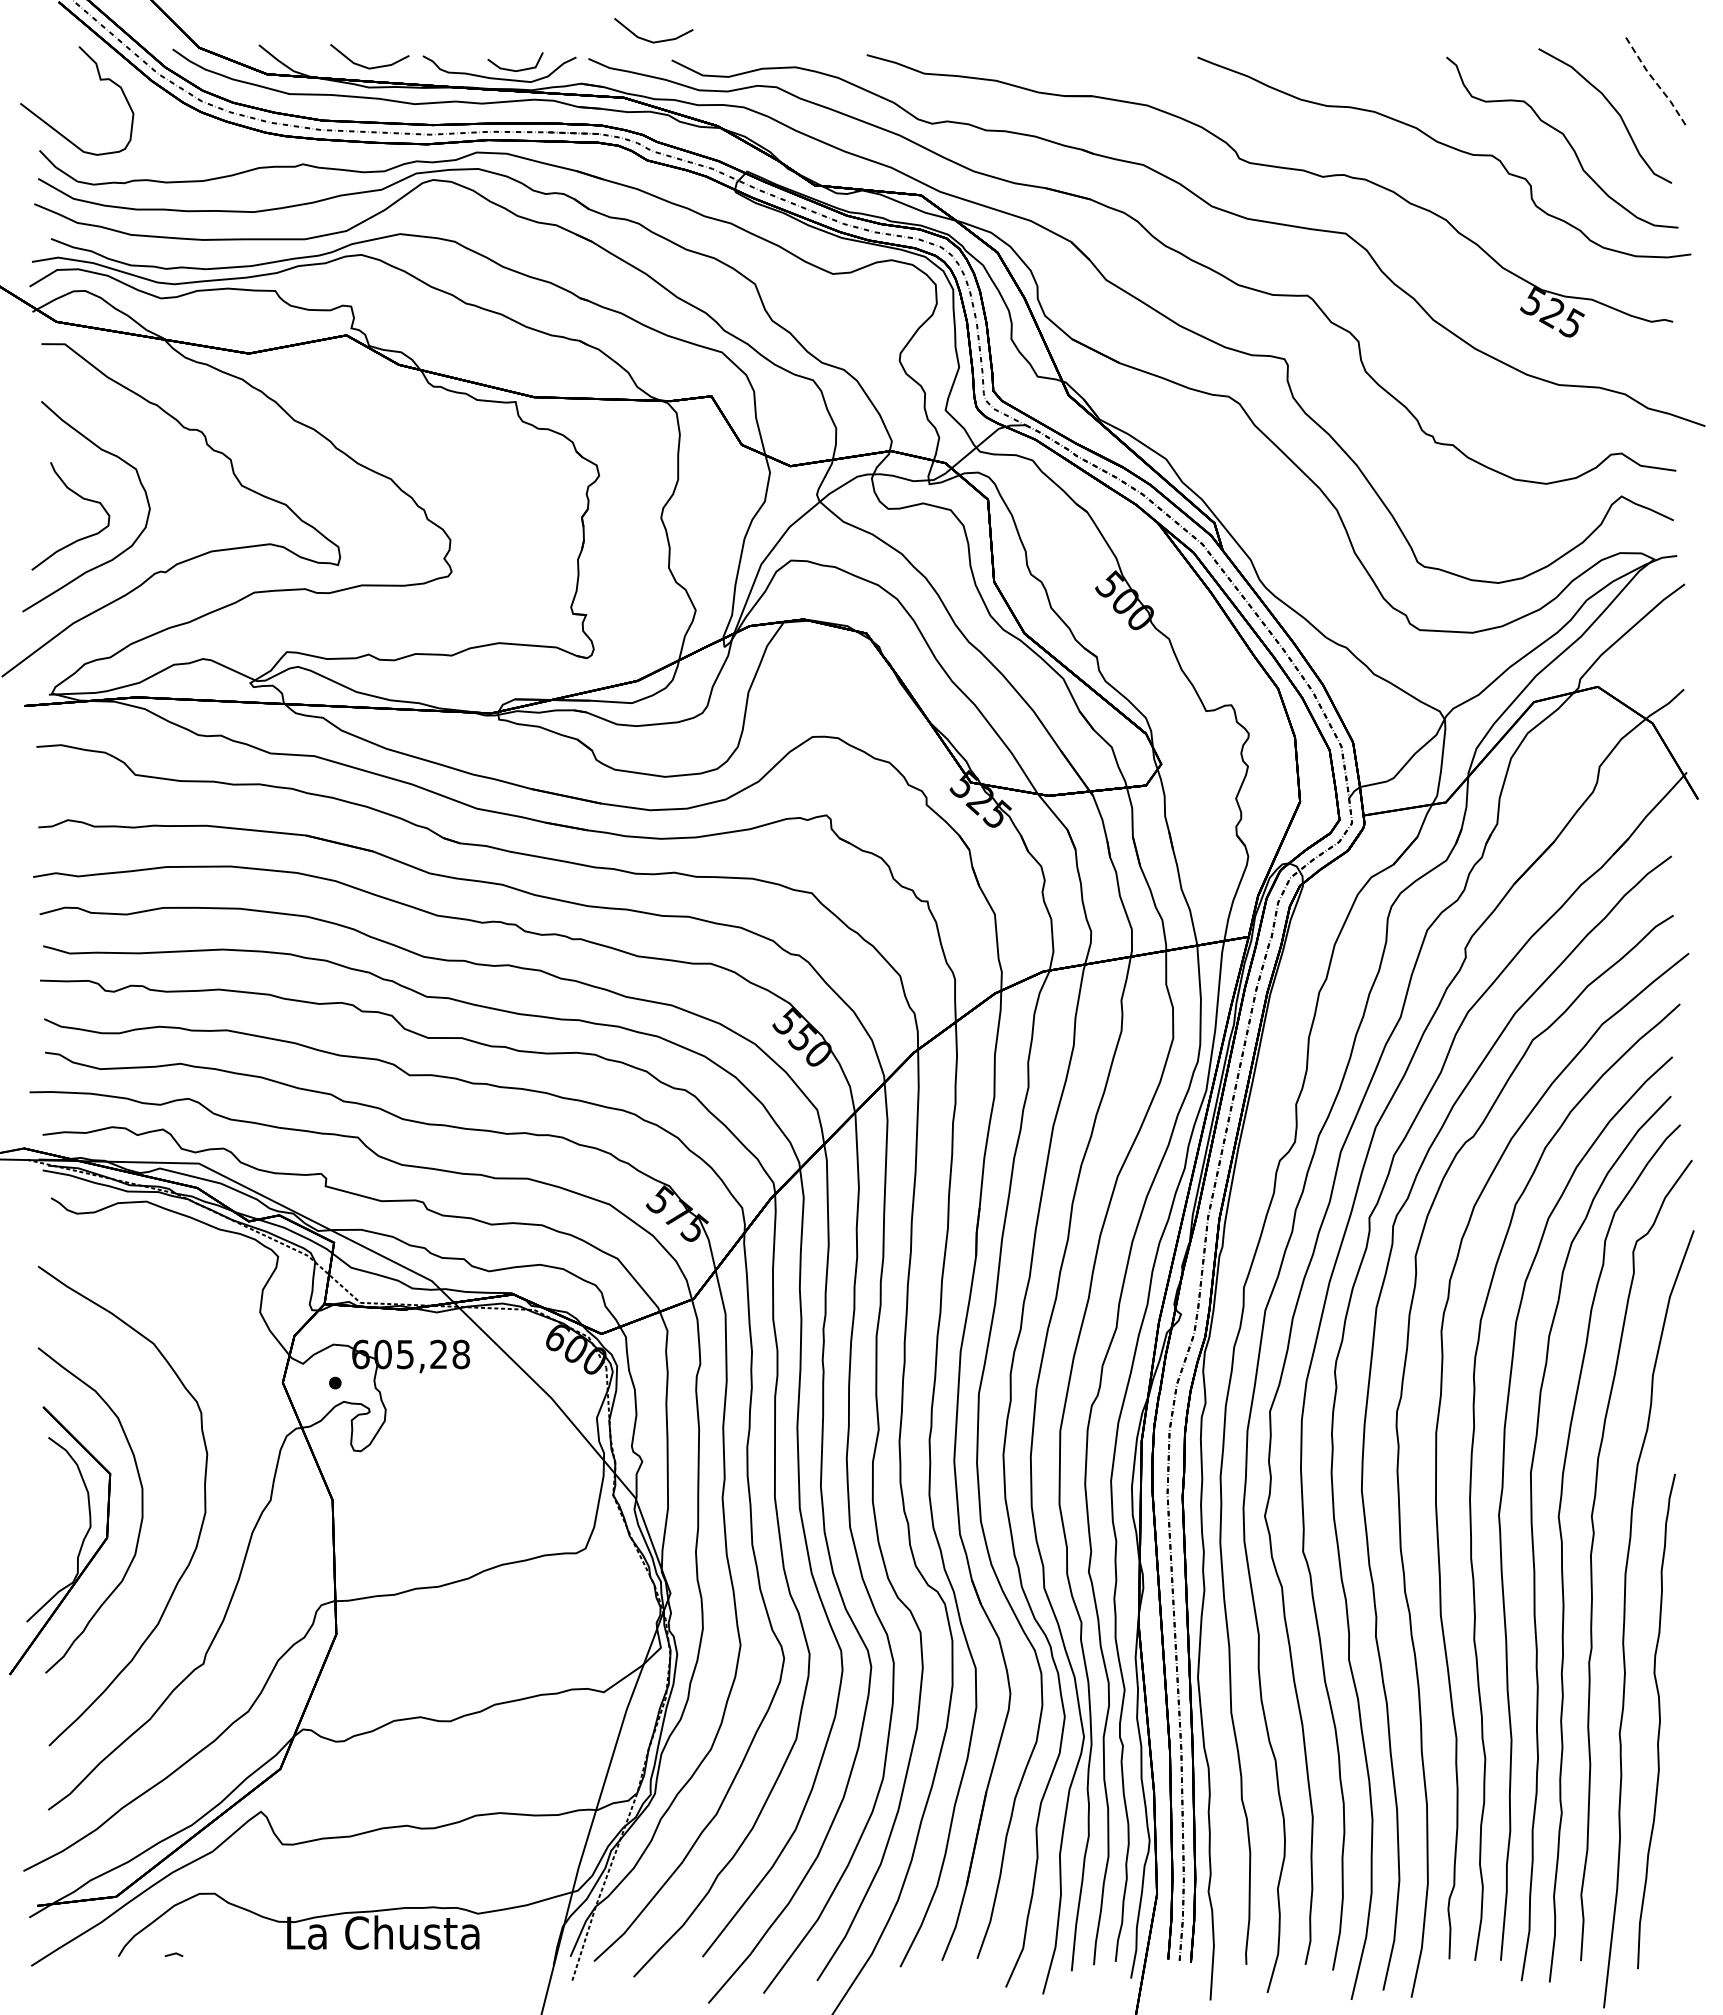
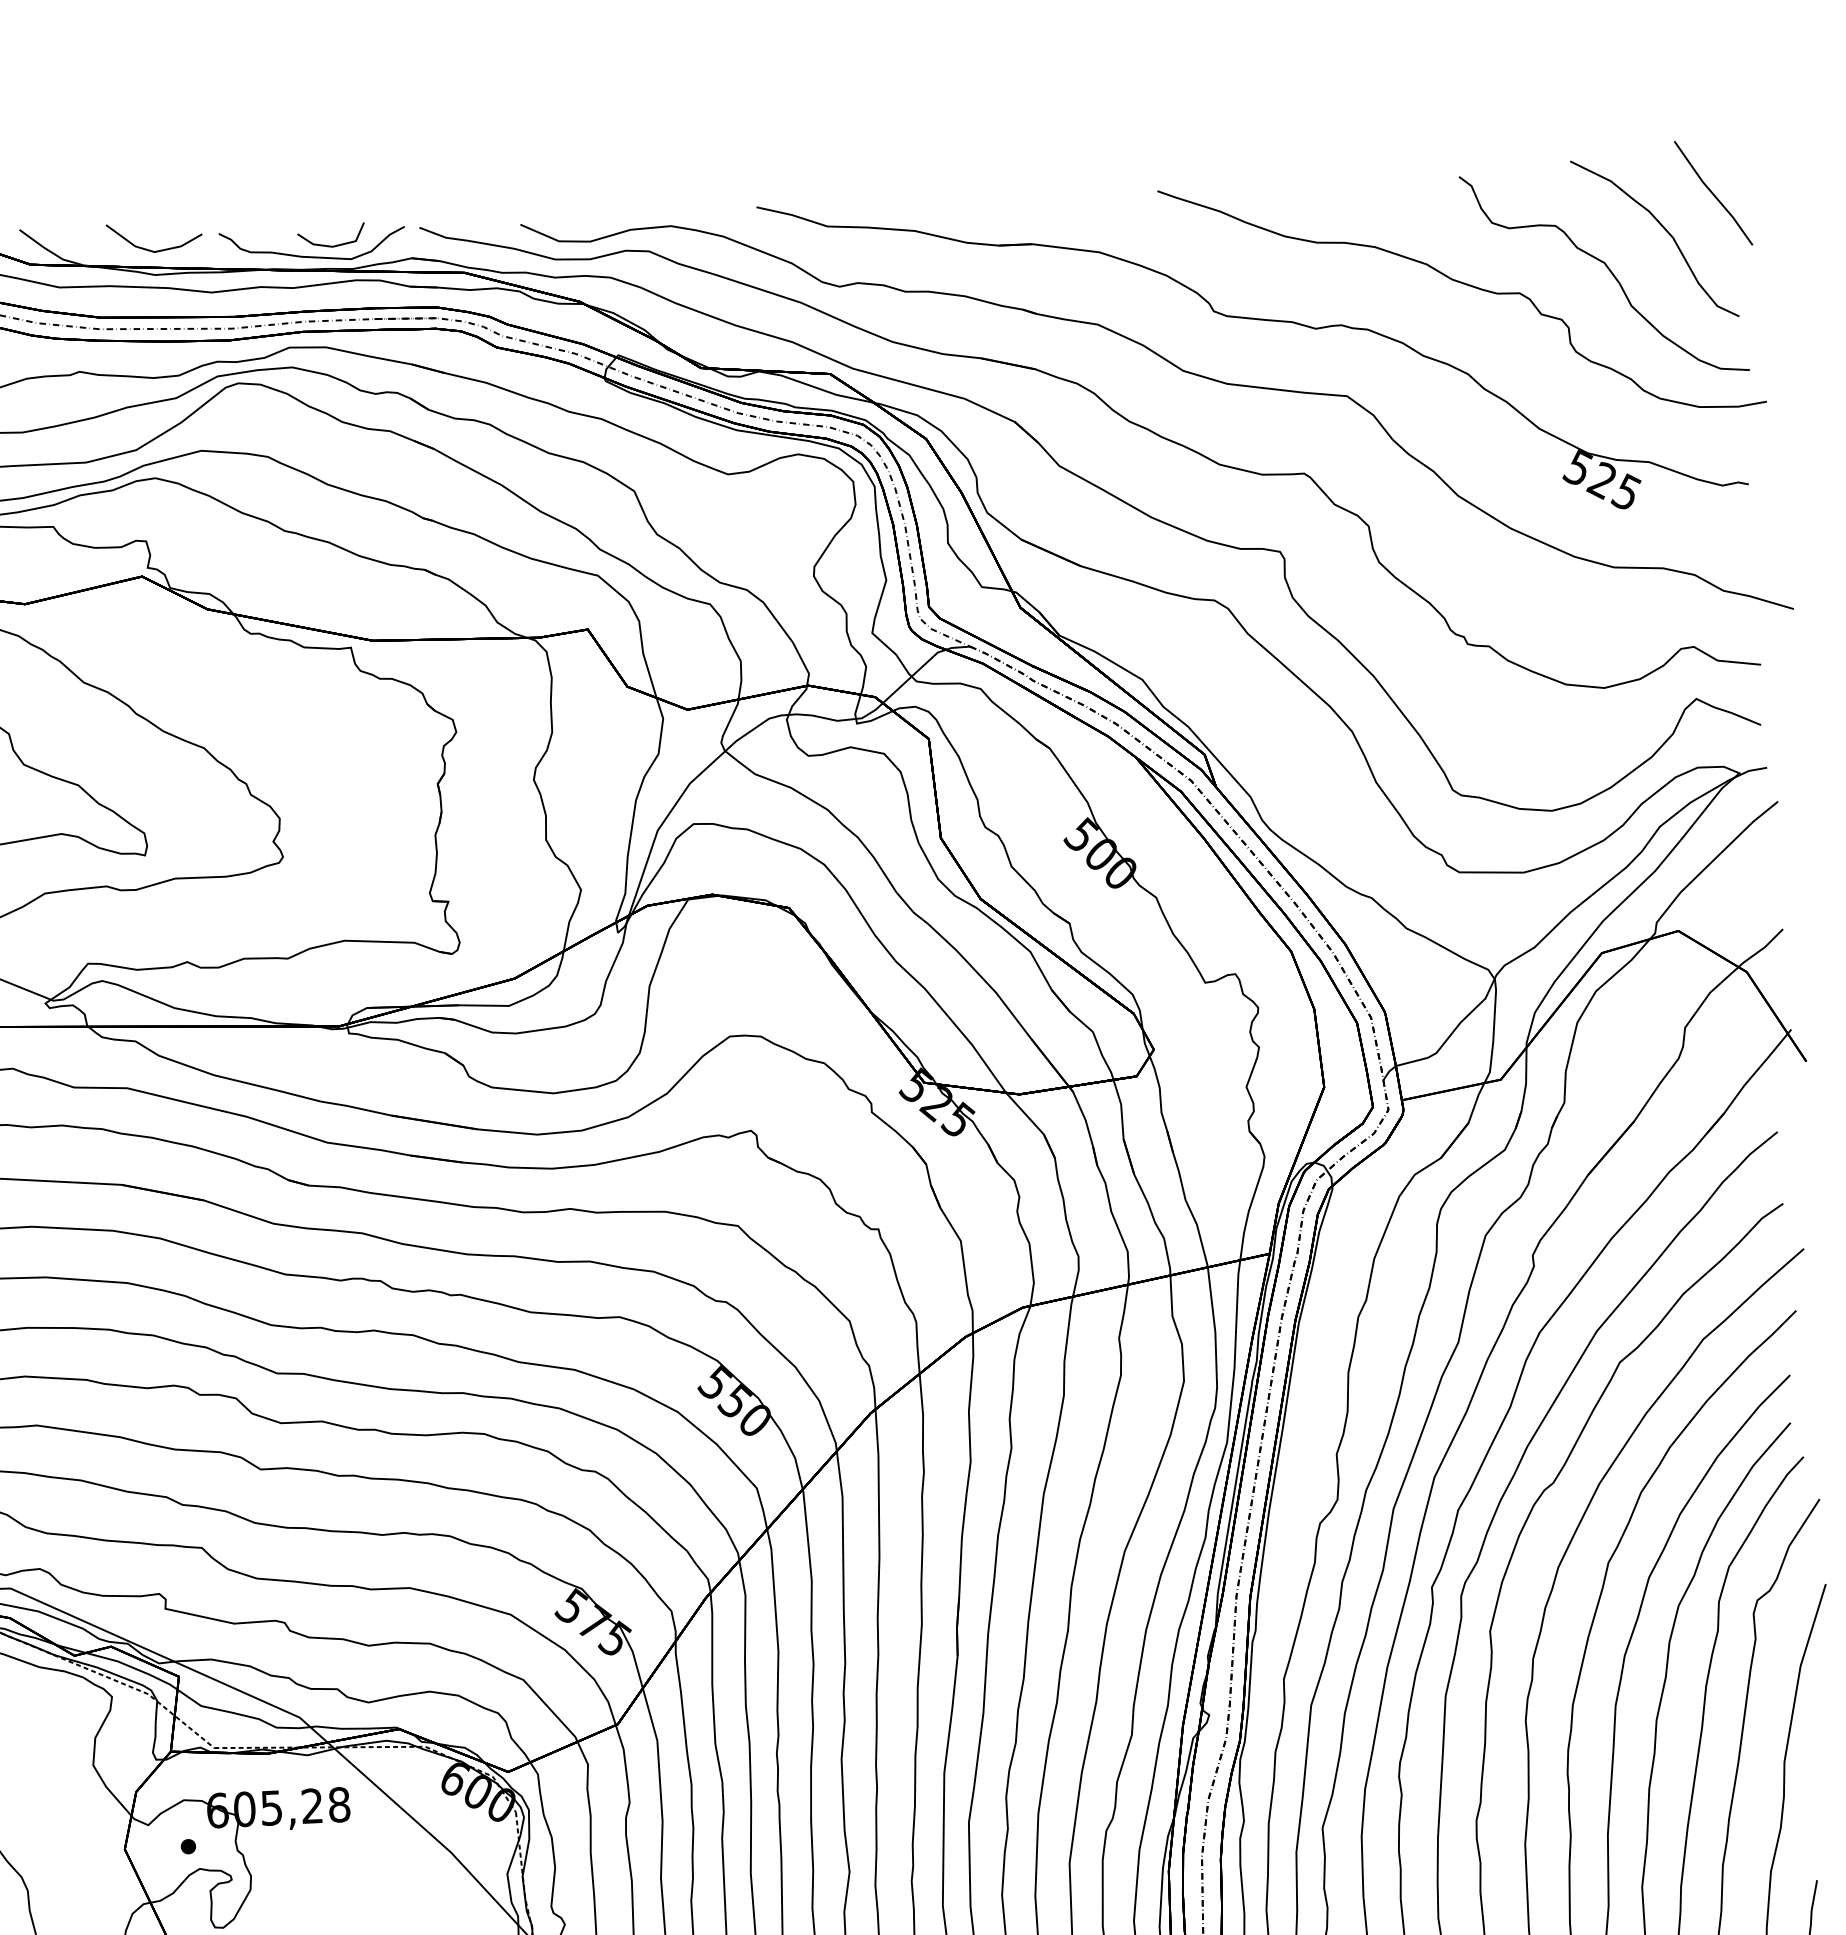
line: (650, 40) -> (493, 201), removed
line: (1654, 81) -> (1712, 194), dashed -> solid

